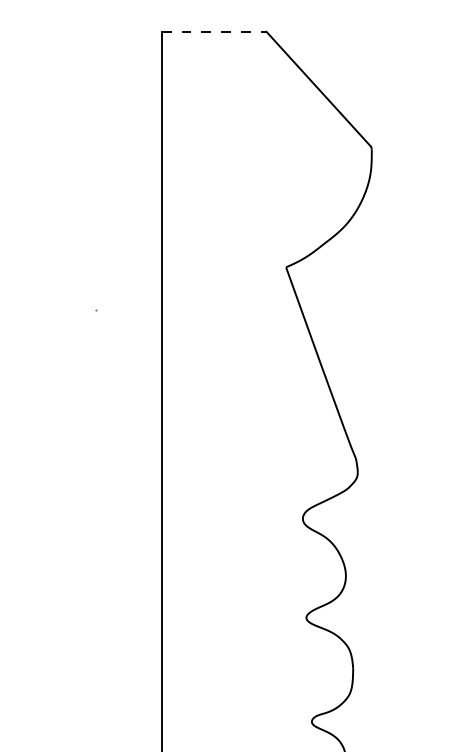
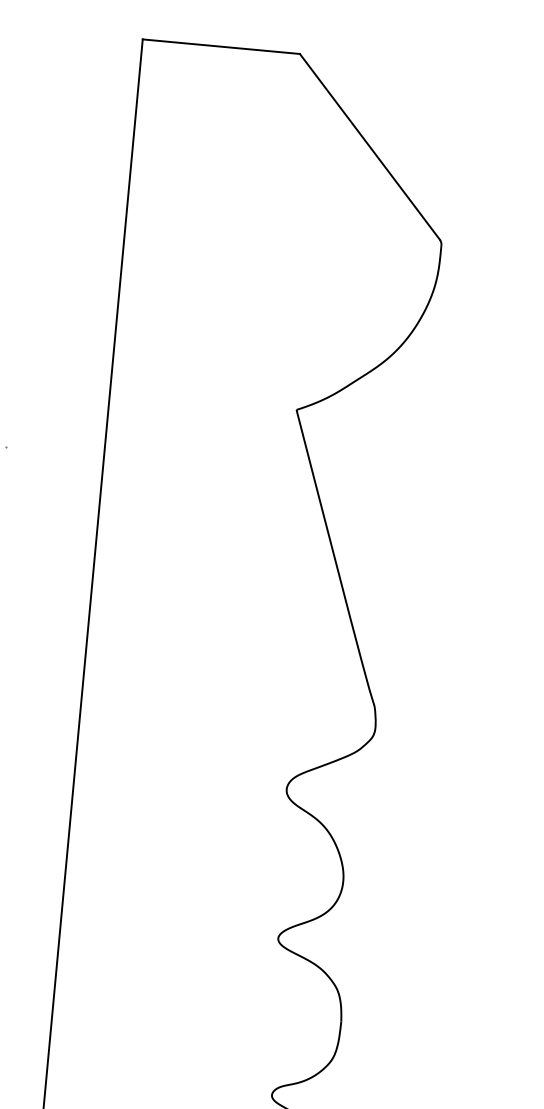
line: (214, 31) -> (221, 46), dashed -> solid

